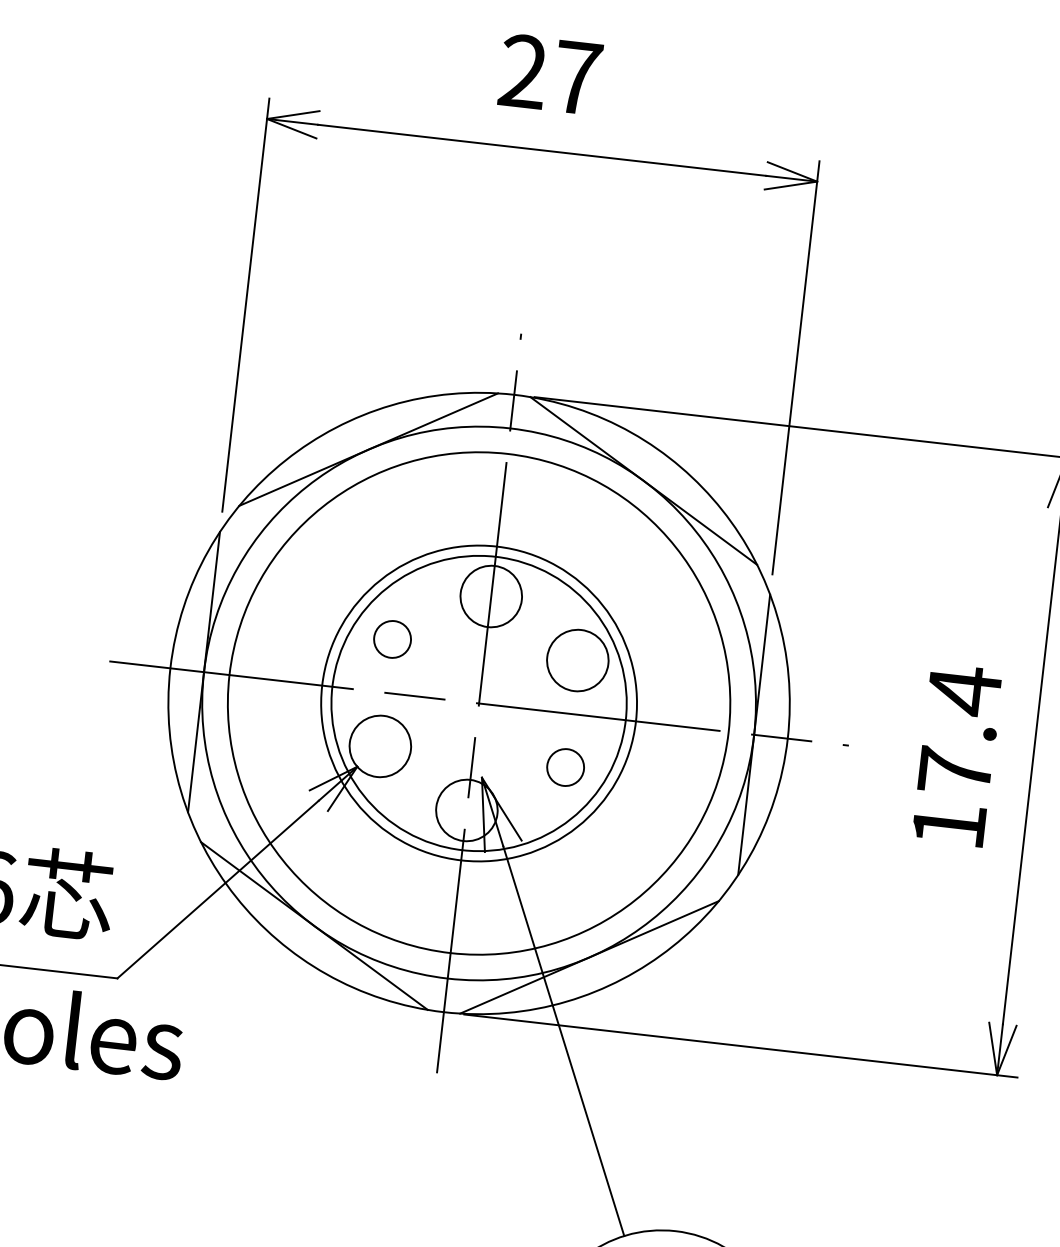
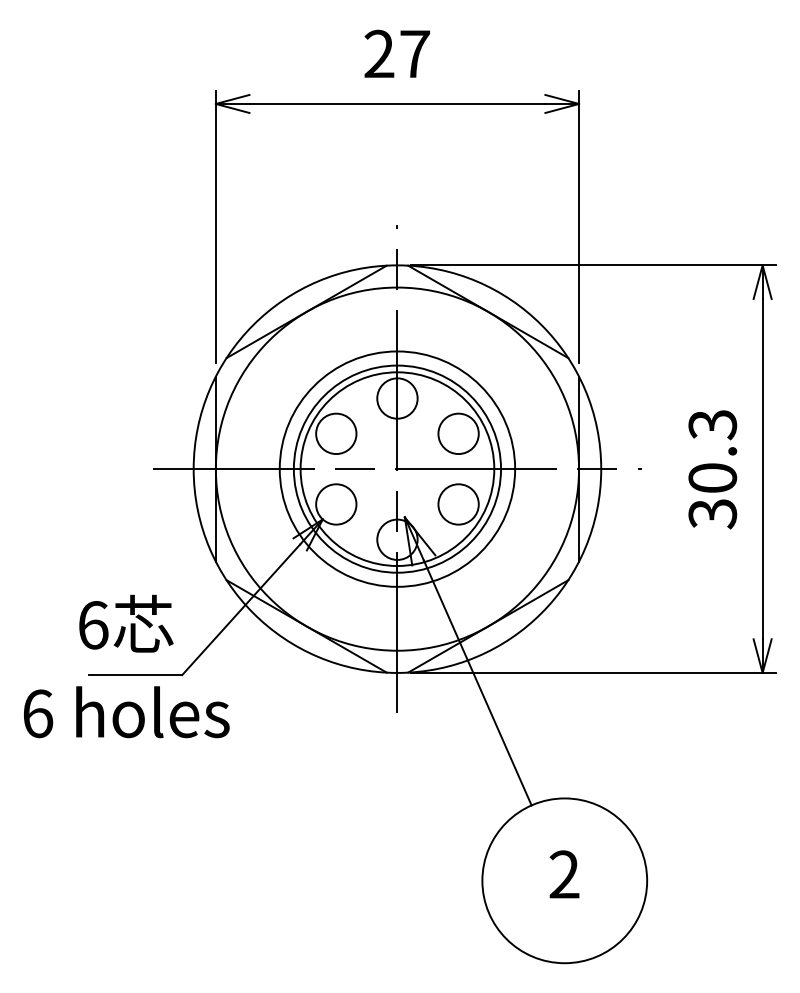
circle: (392, 638) -> (336, 433), size x1.67
circle: (479, 702) -> (397, 468), size x0.71
text: (956, 756) -> (712, 468), 17.4 -> 30.3
circle: (565, 767) -> (458, 504), size x1.67

